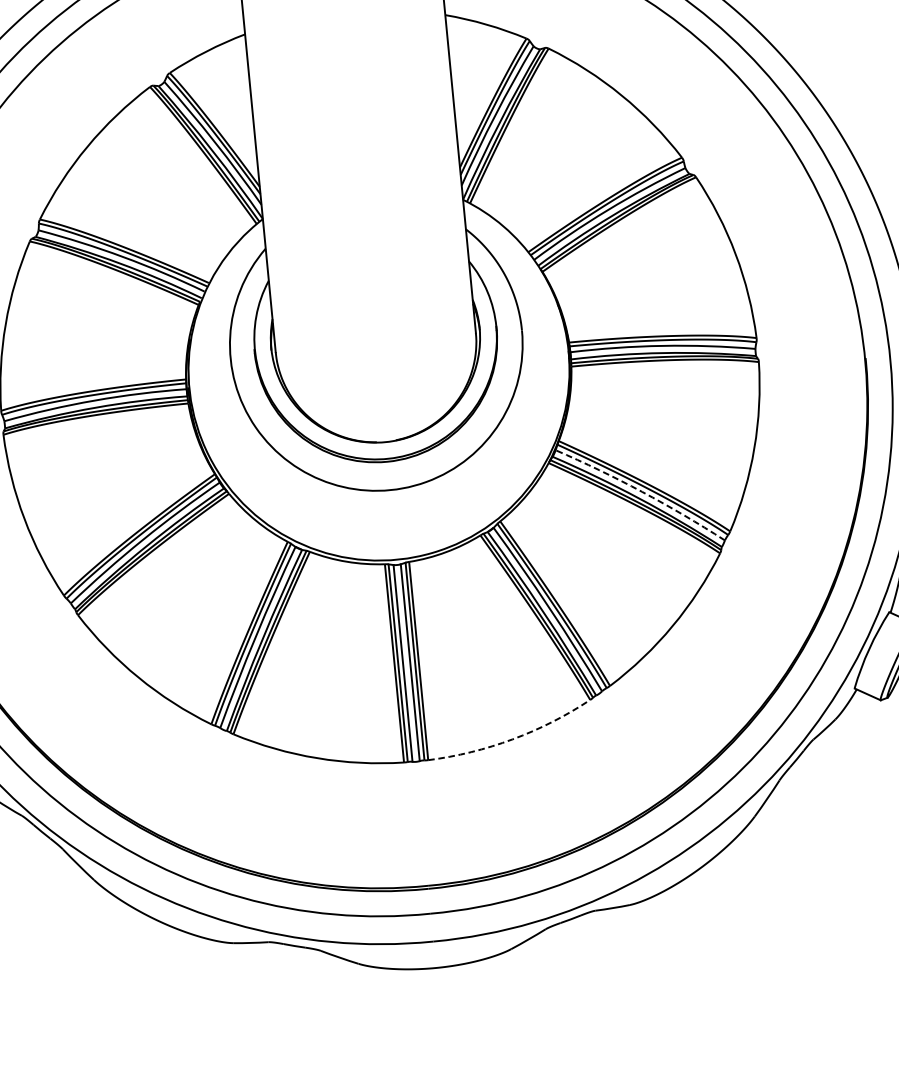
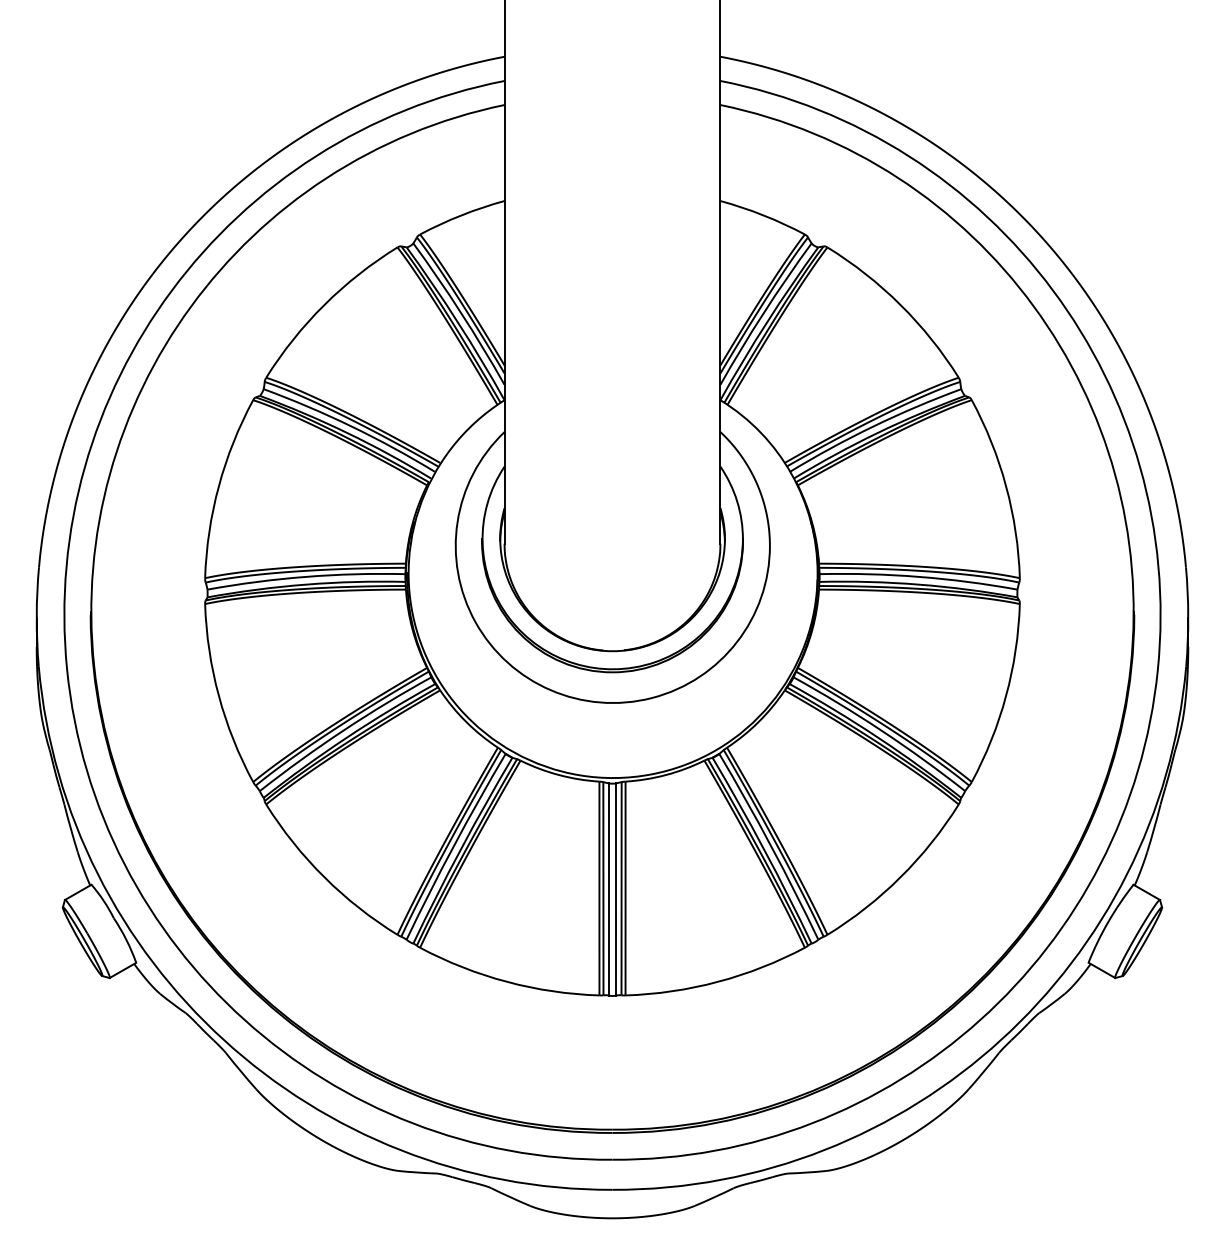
arc: (641, 491) -> (881, 730), dashed -> solid
arc: (512, 739) -> (717, 981), dashed -> solid

